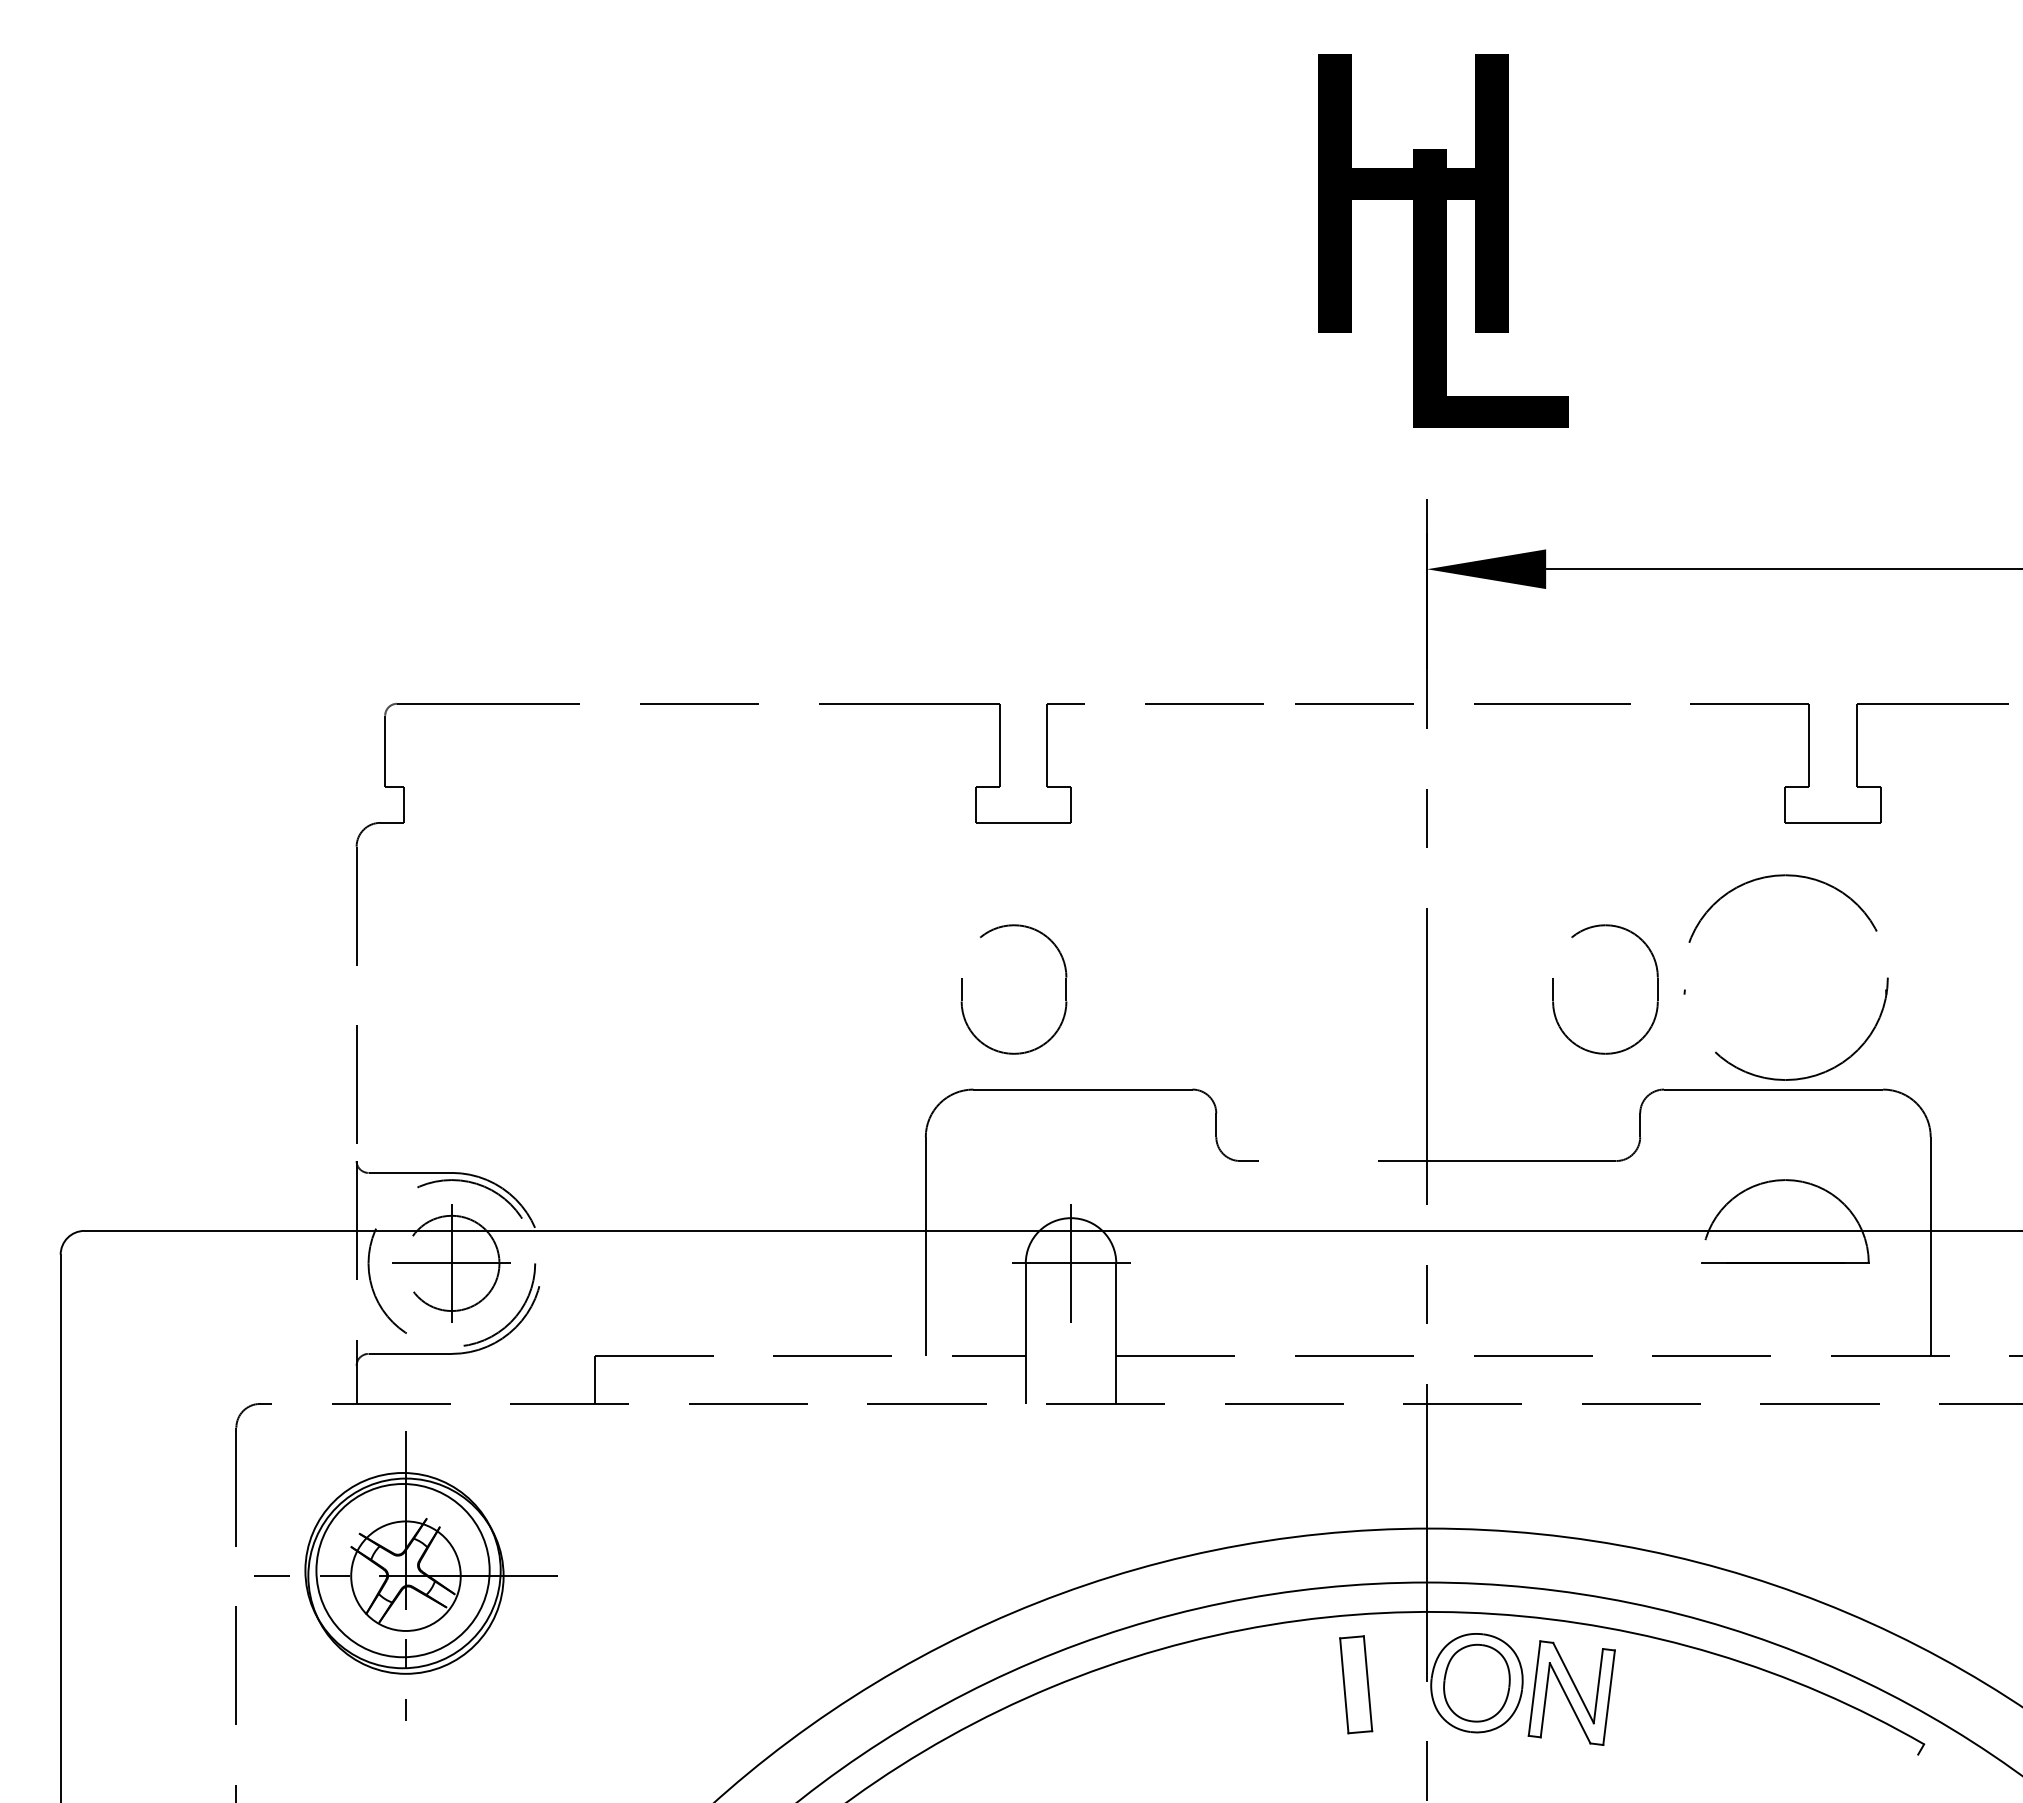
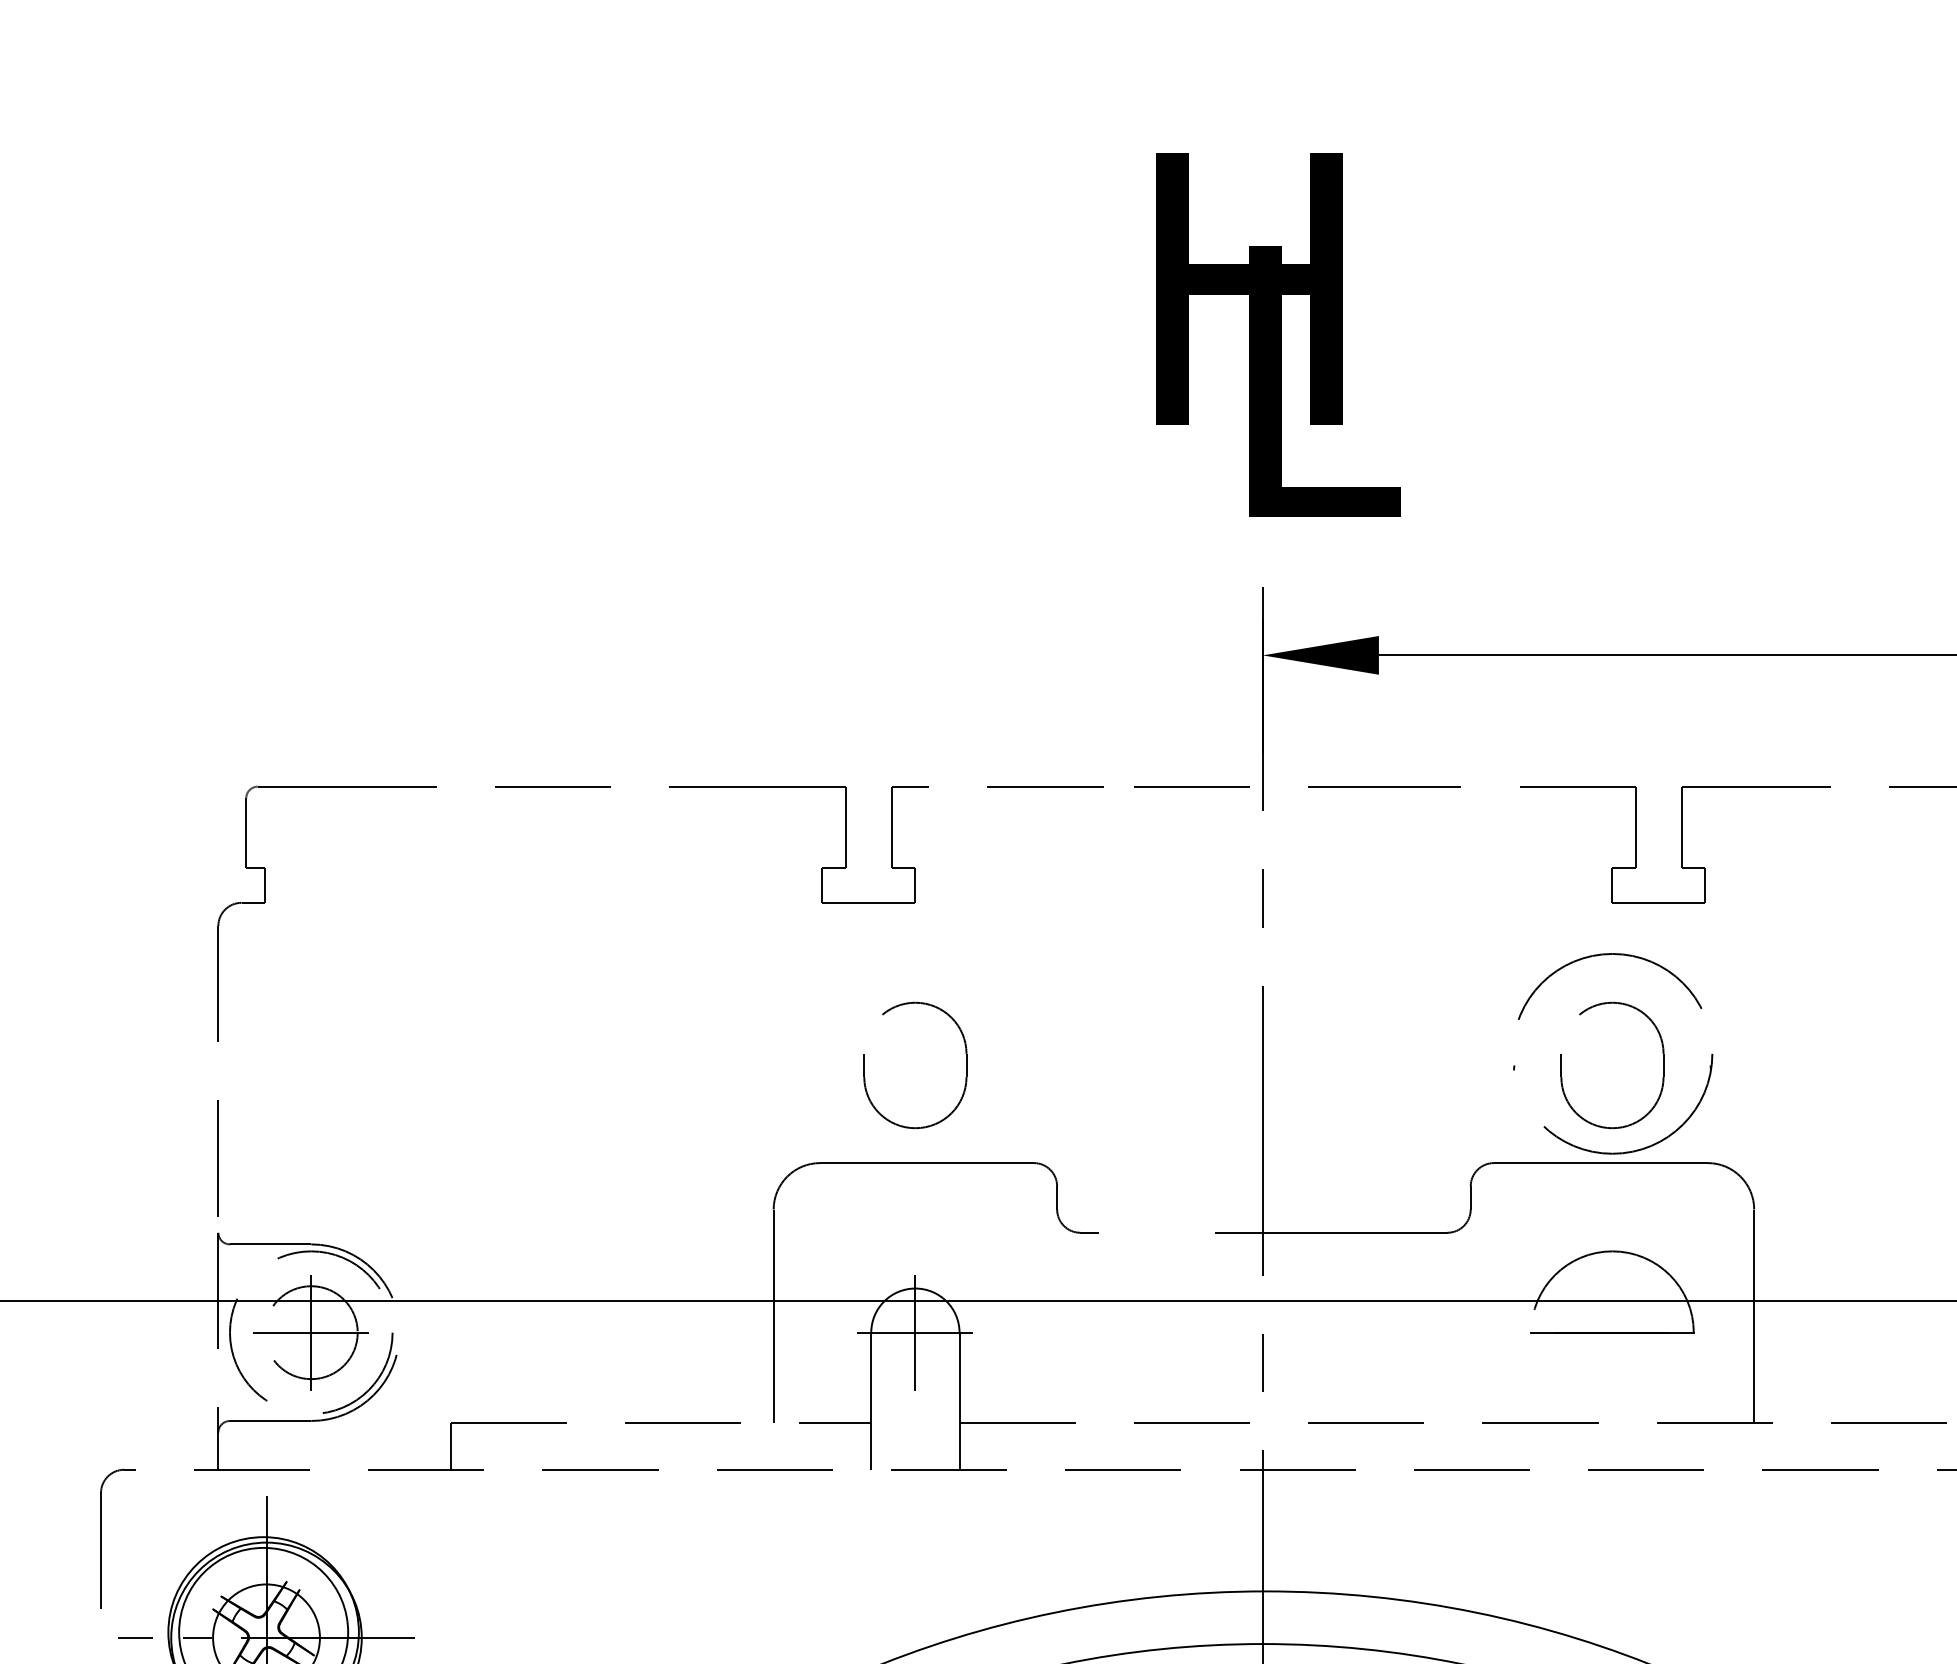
part: (962, 989) -> (865, 1065), moved
part: (1553, 989) -> (1561, 1065), moved

